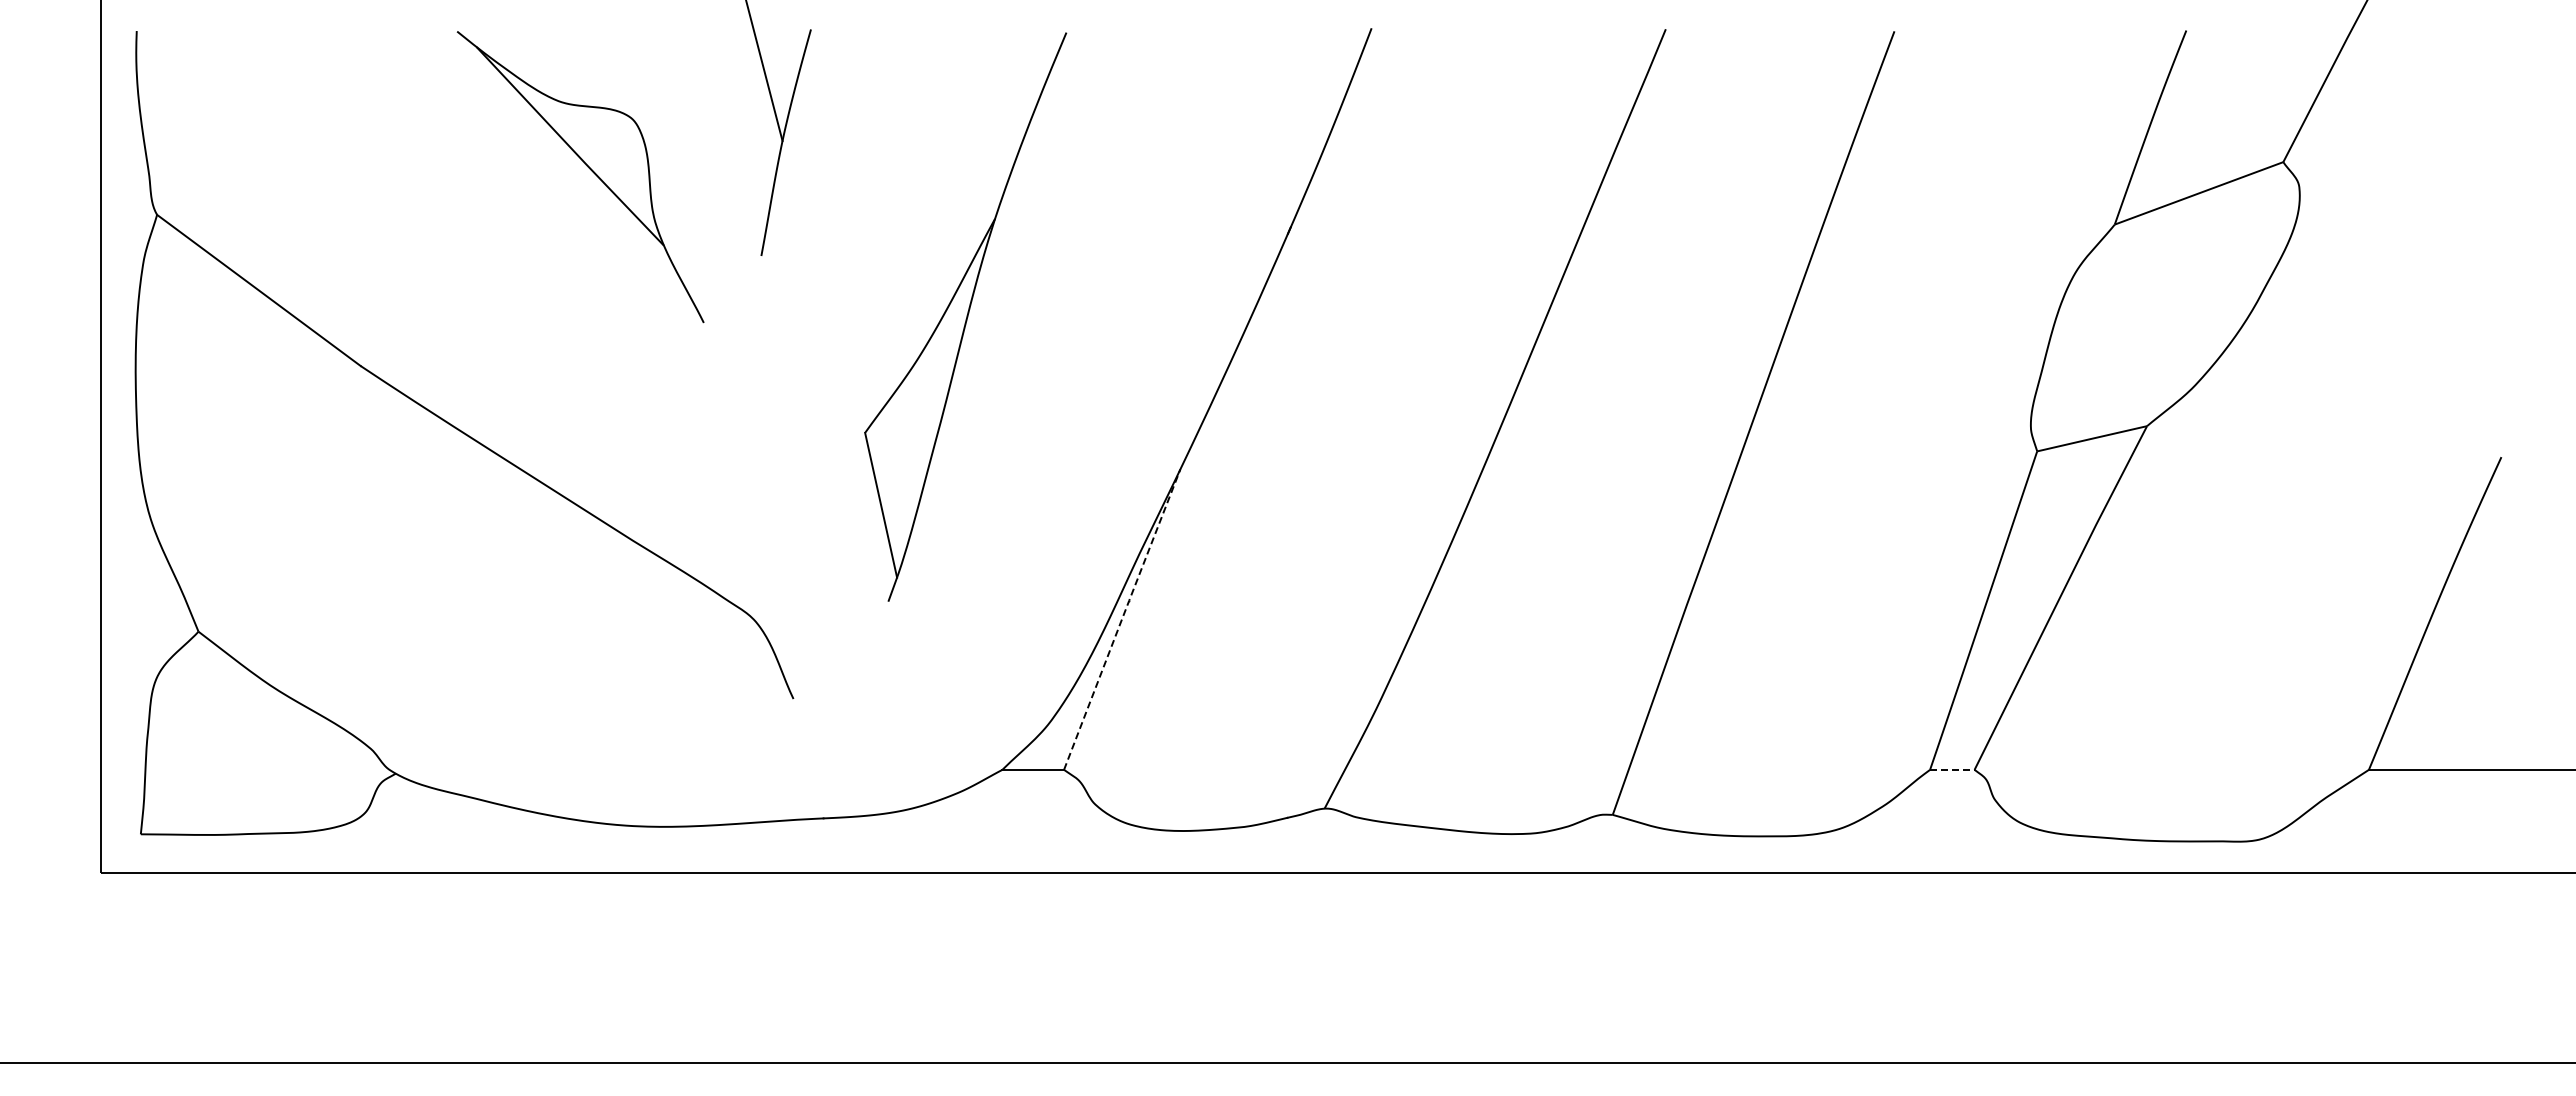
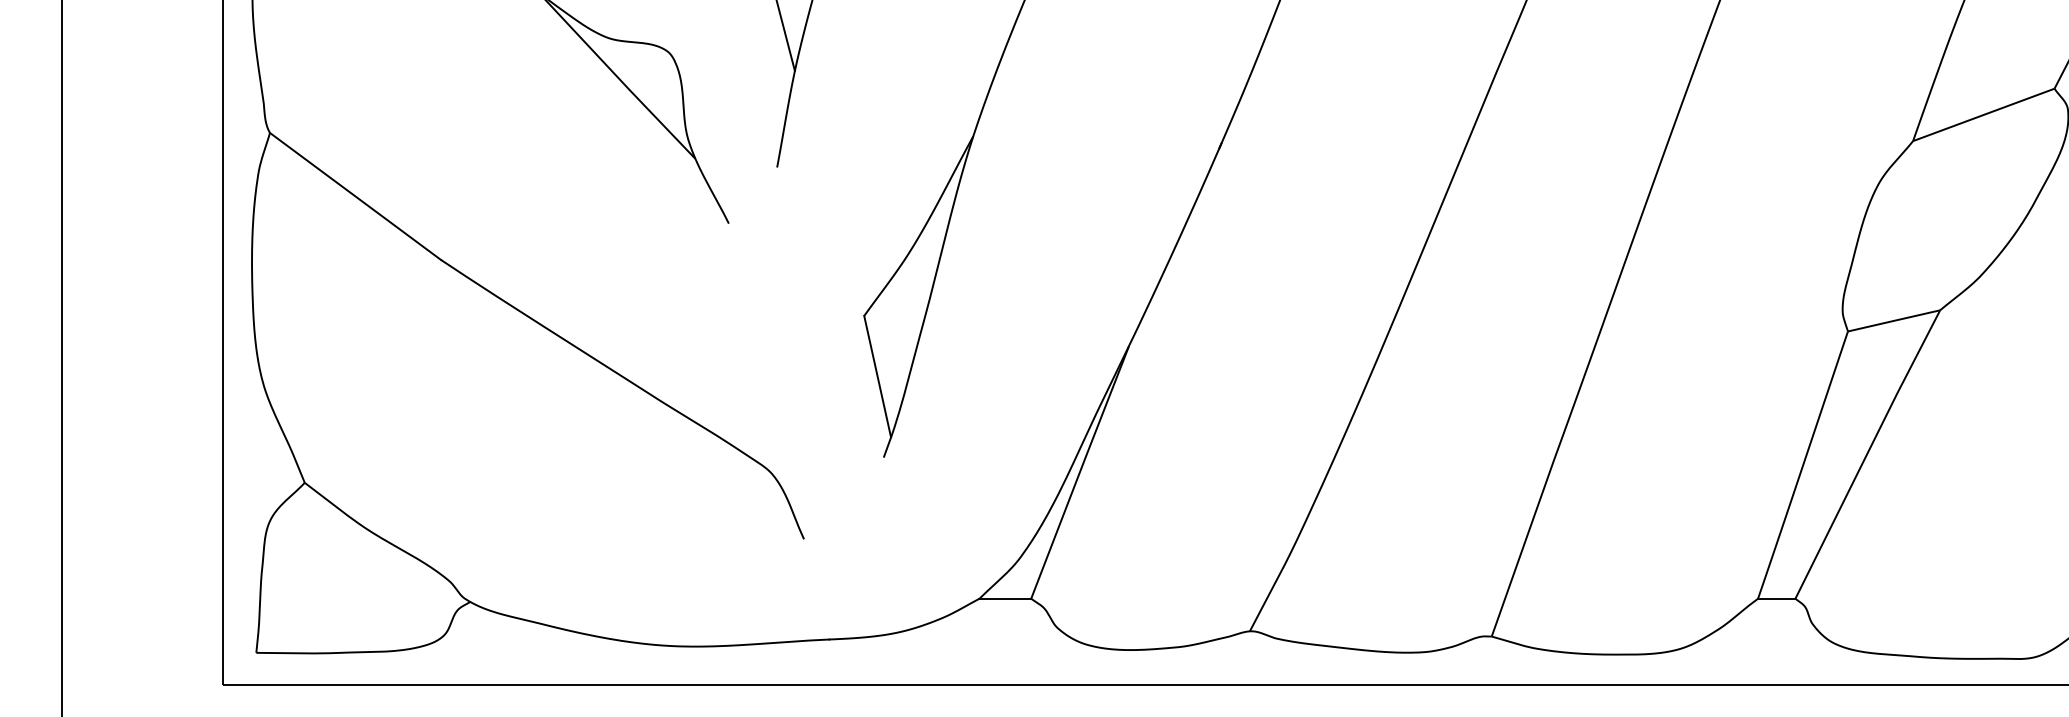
line: (1122, 618) -> (1080, 471), dashed -> solid
line: (1952, 769) -> (1776, 598), dashed -> solid

